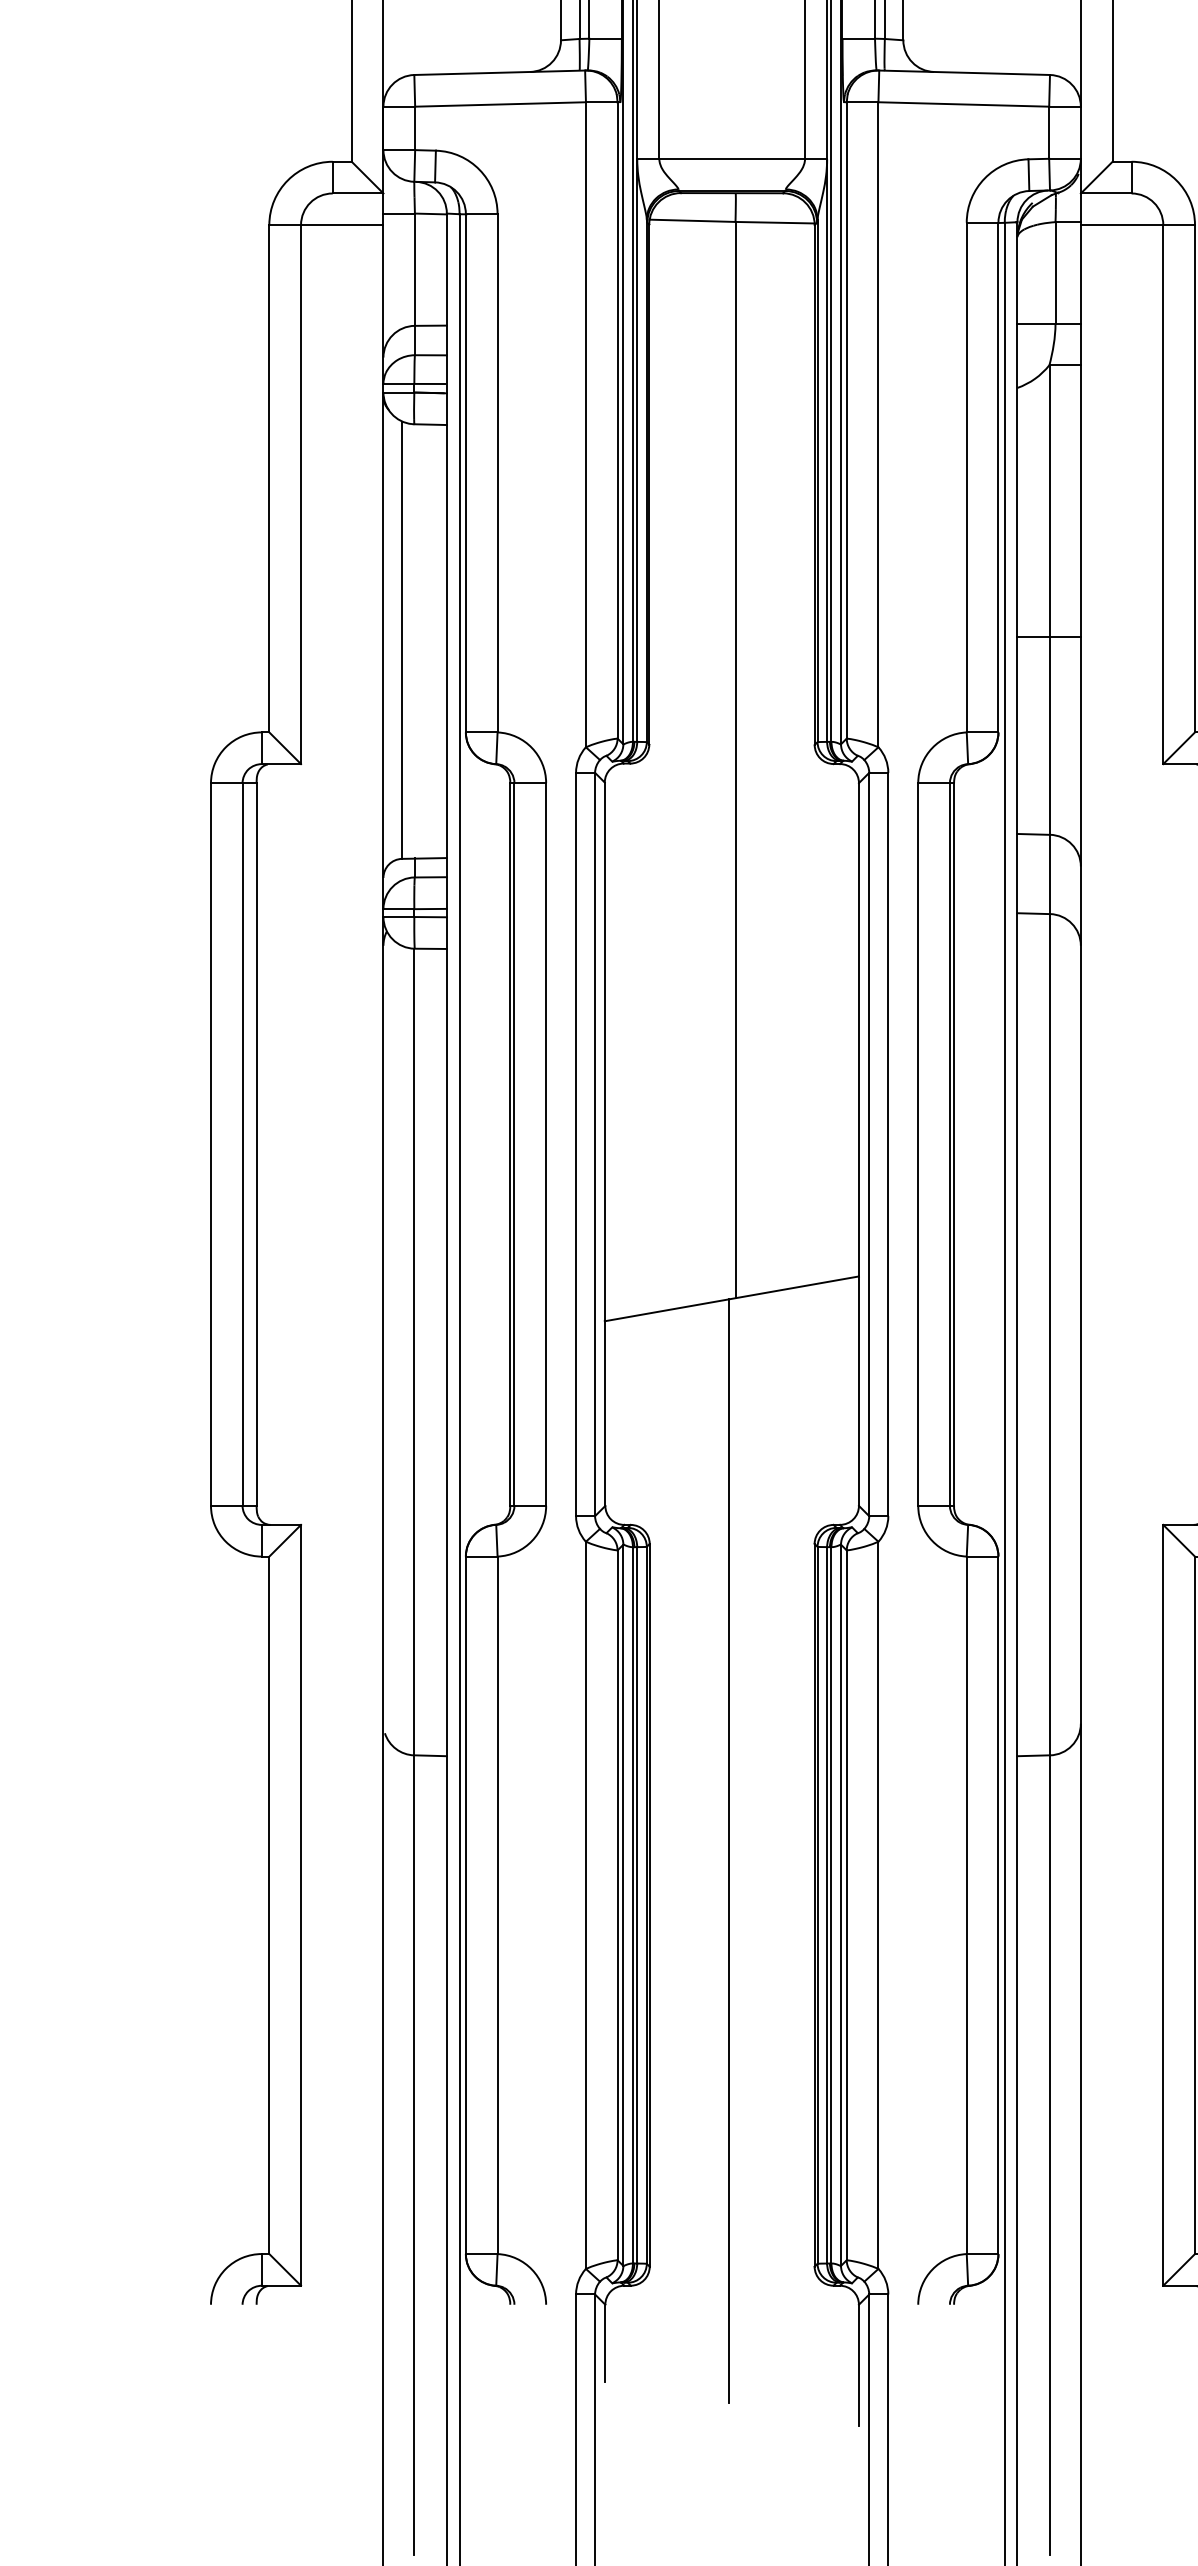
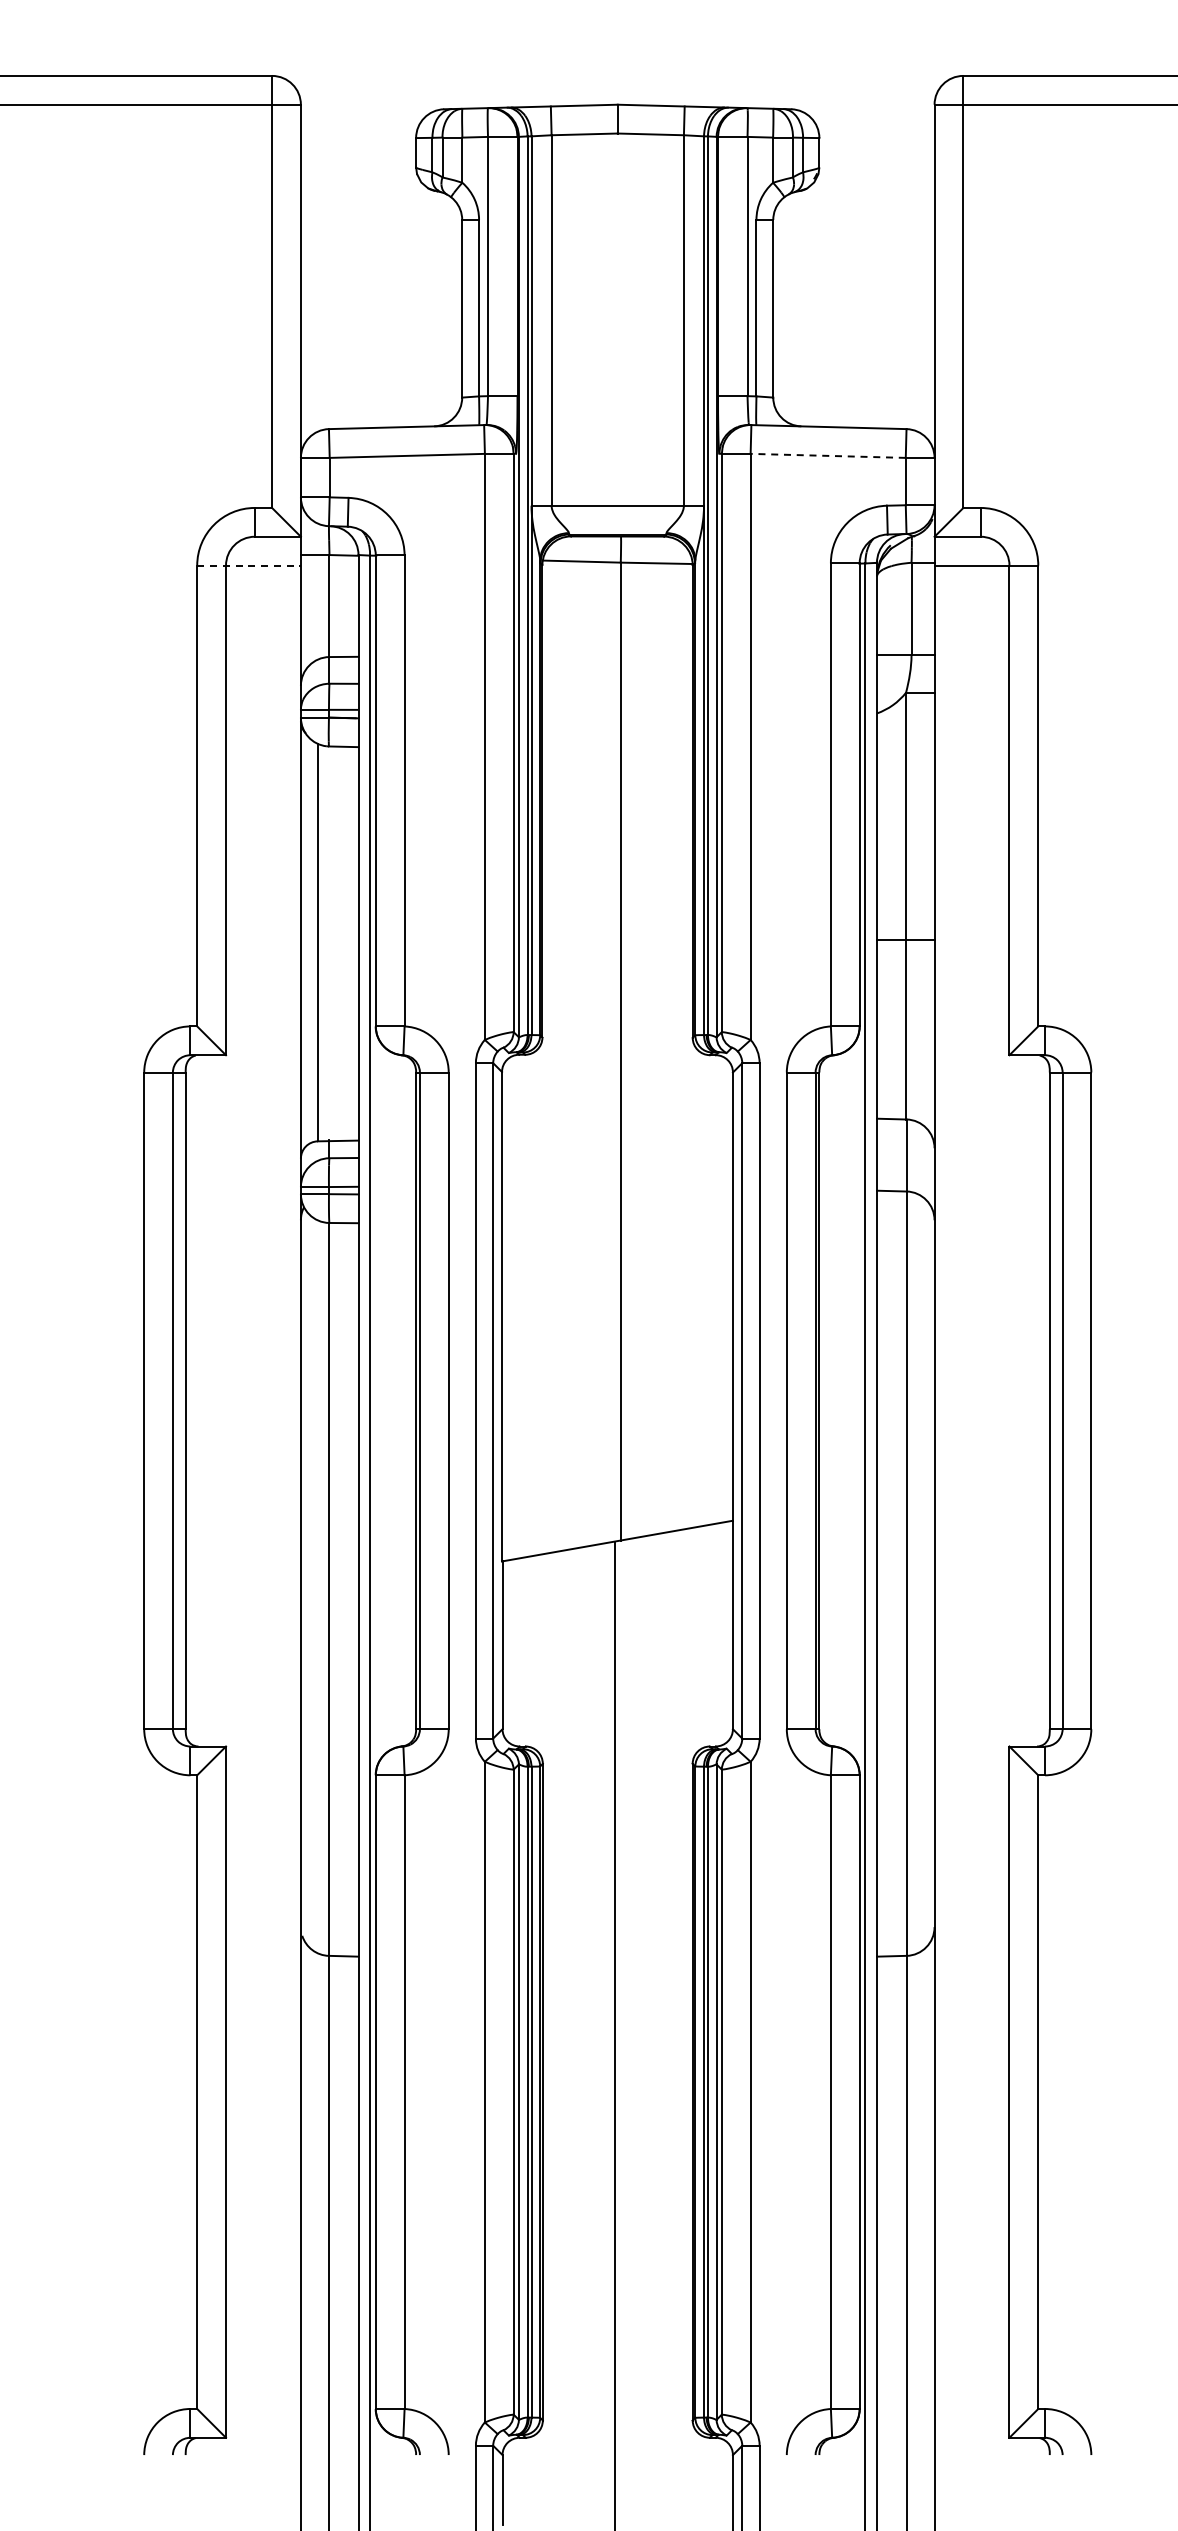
line: (964, 104) -> (828, 455), solid -> dashed
line: (326, 225) -> (249, 565), solid -> dashed

